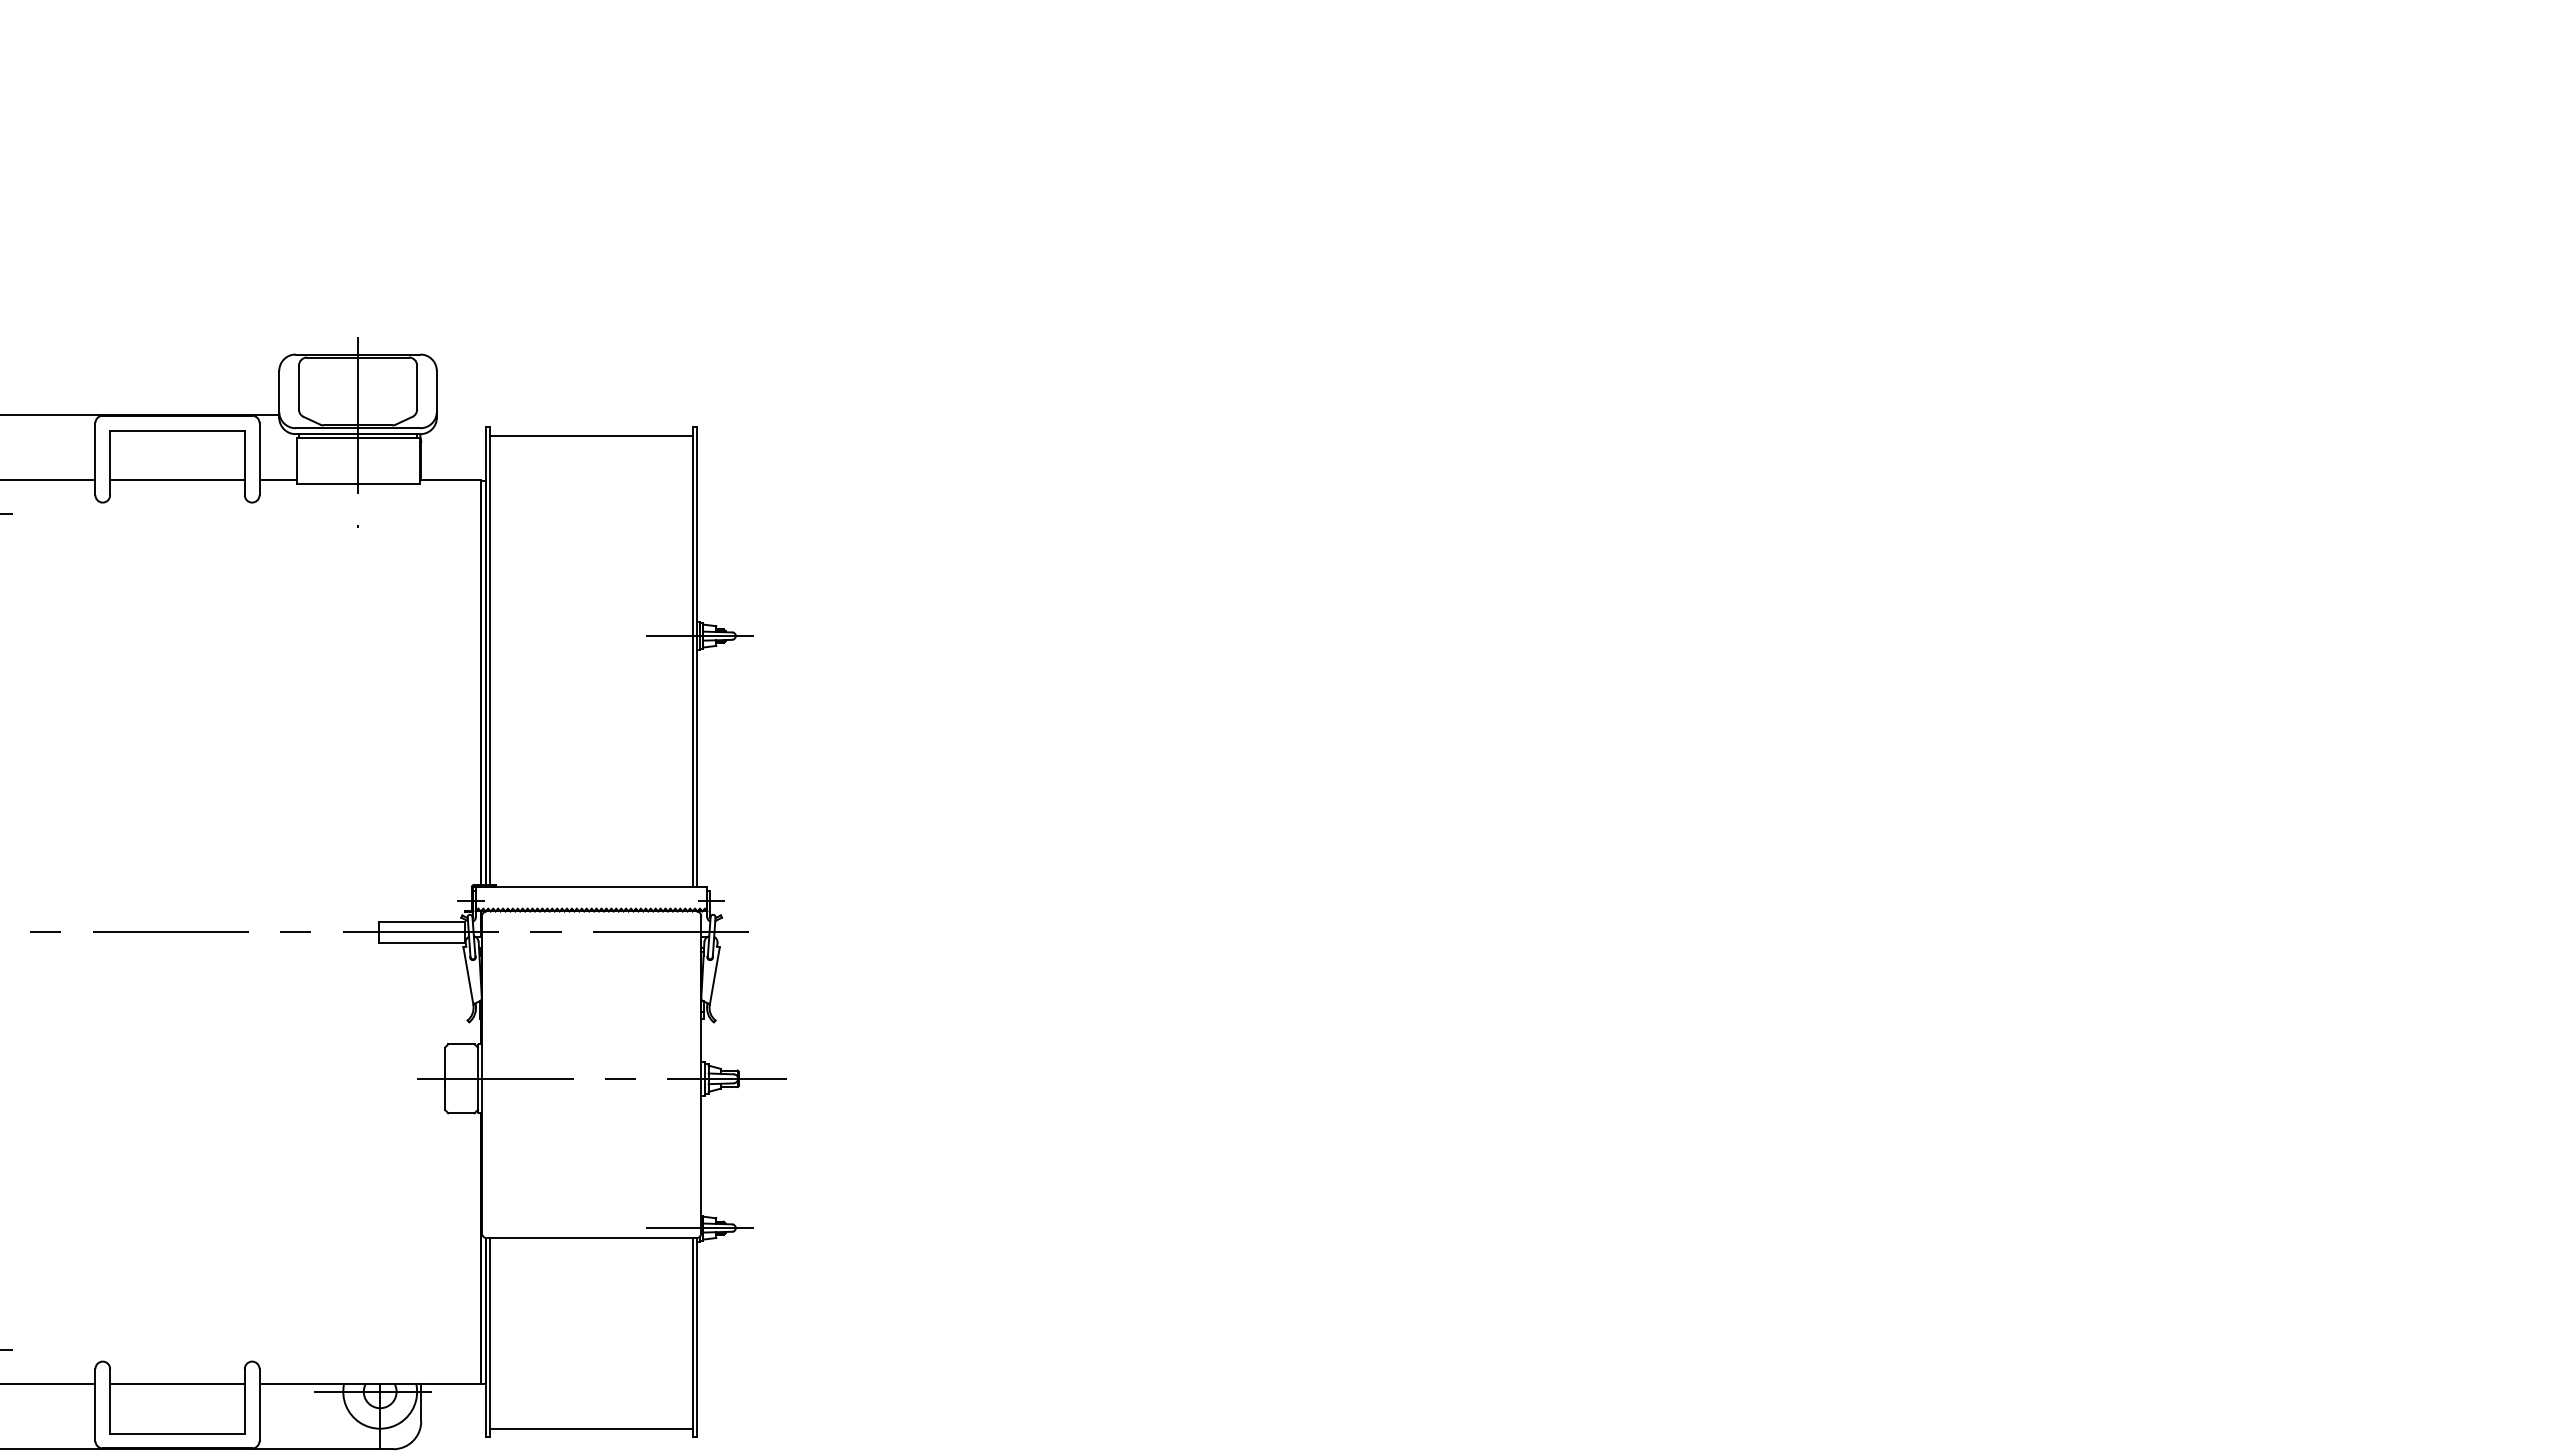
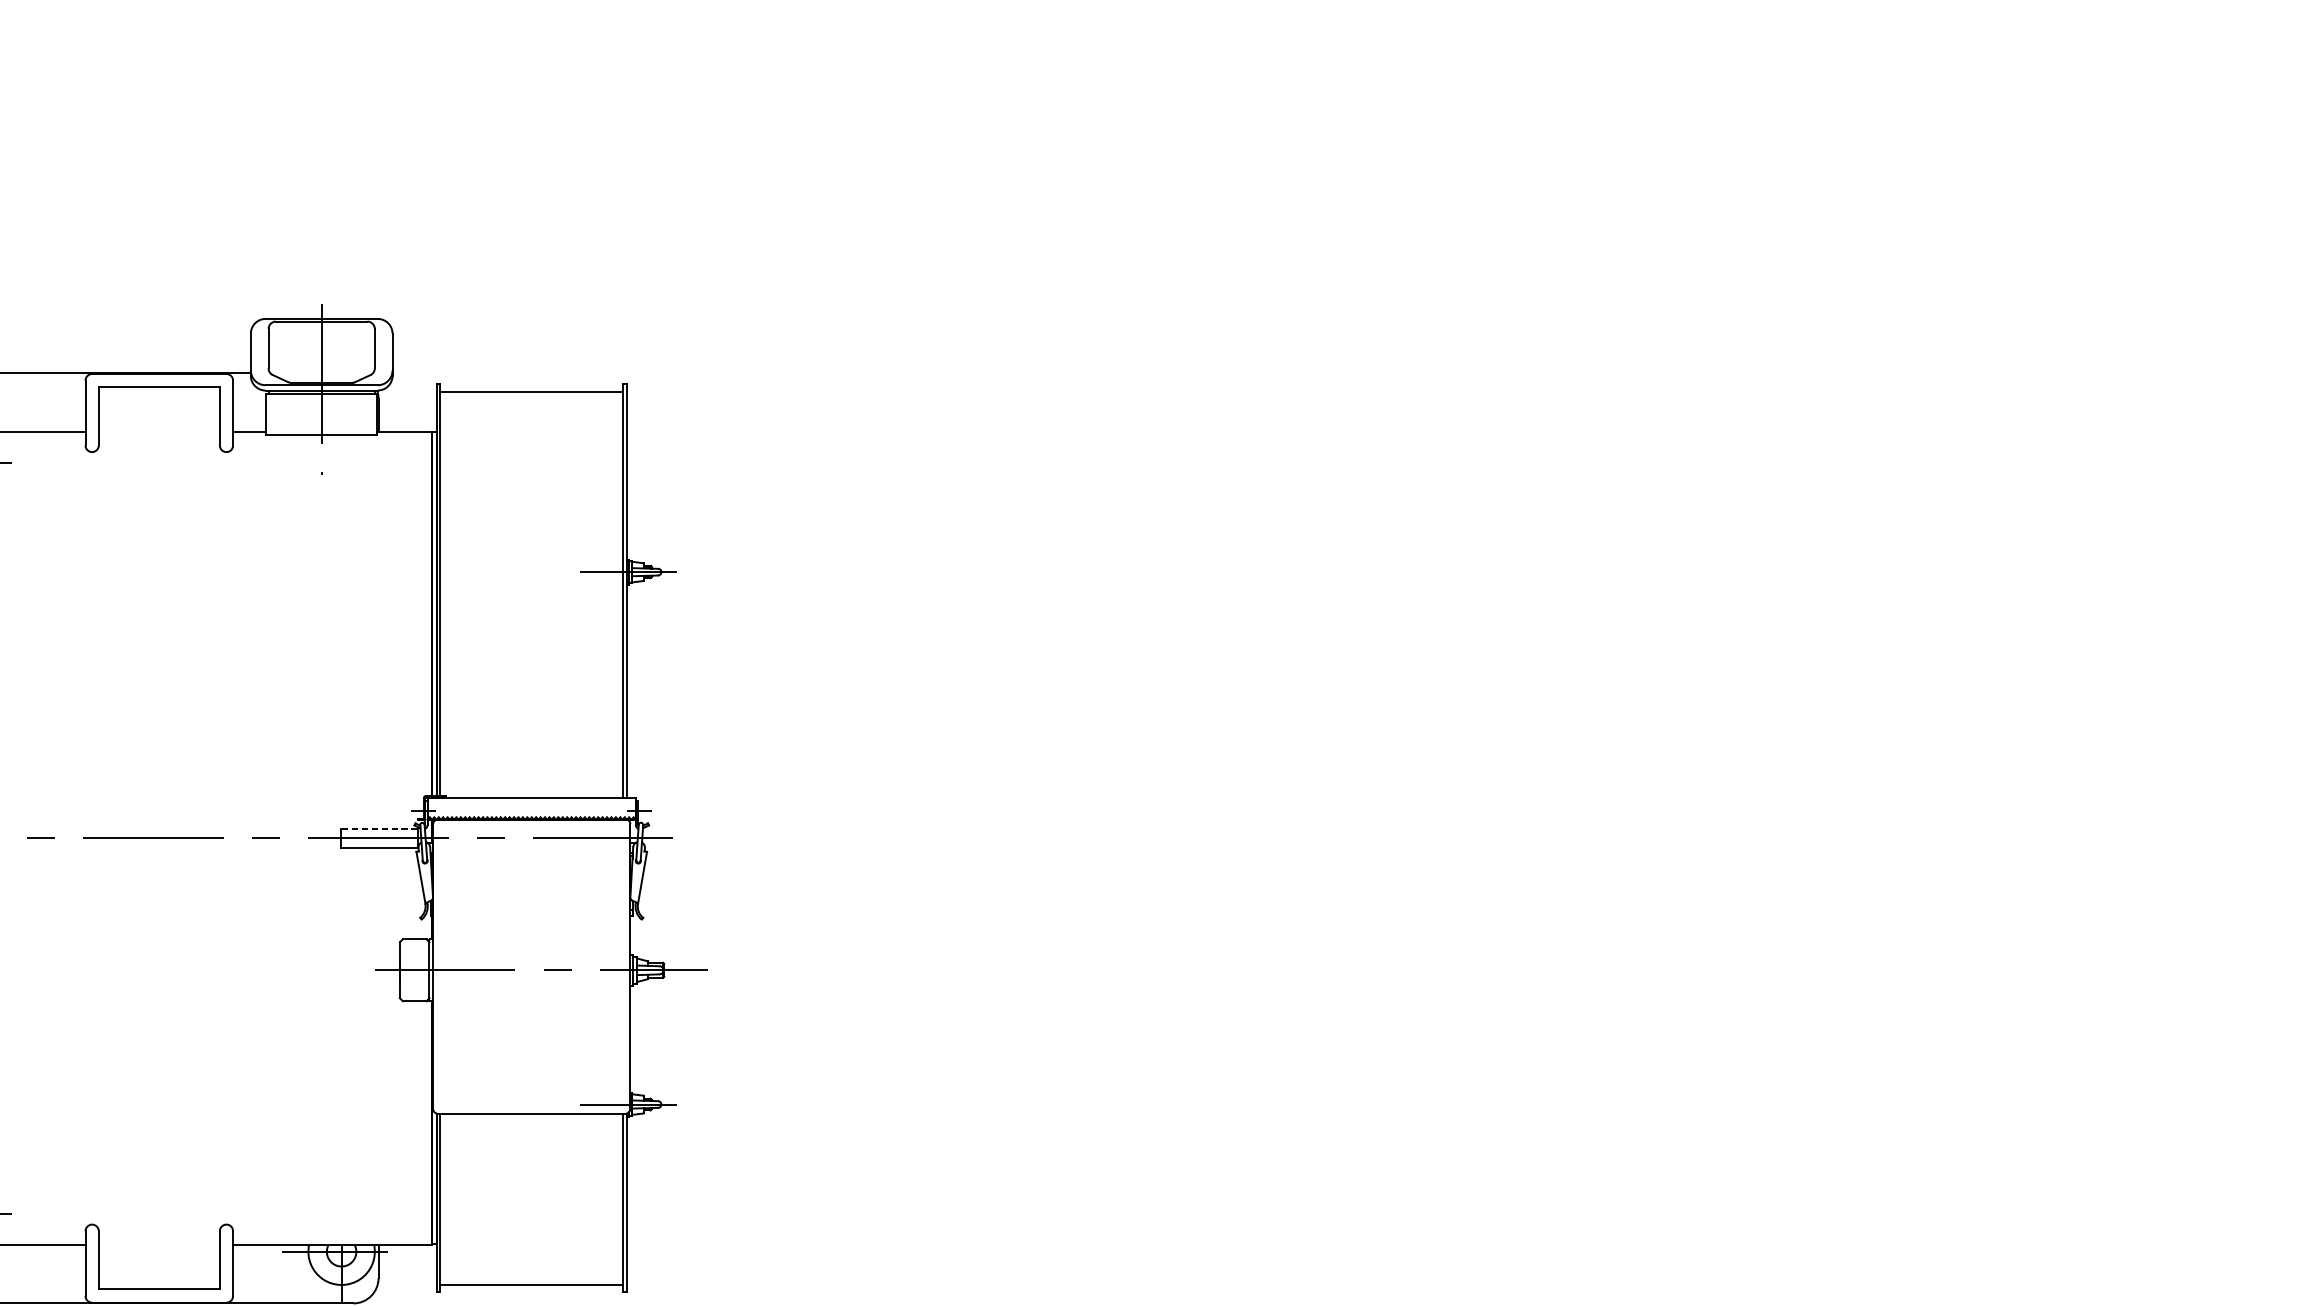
line: (177, 479) -> (159, 431), removed
line: (422, 921) -> (379, 828), solid -> dashed
line: (177, 1384) -> (159, 1245), removed

